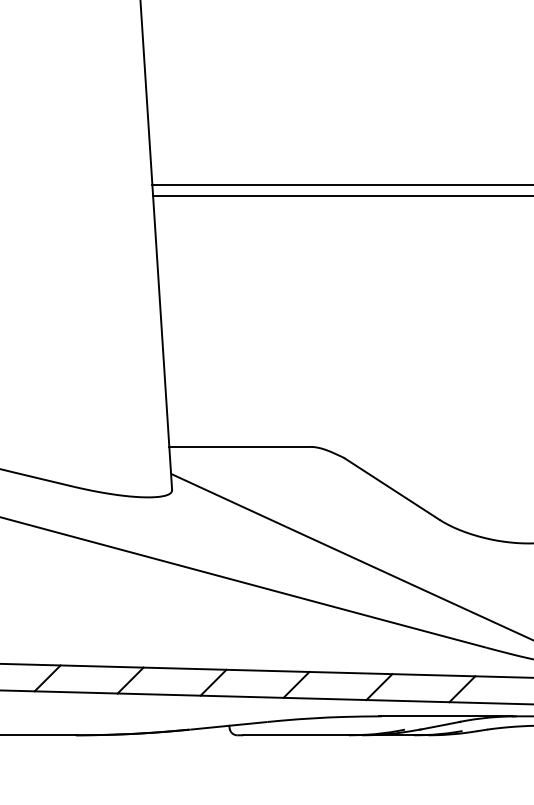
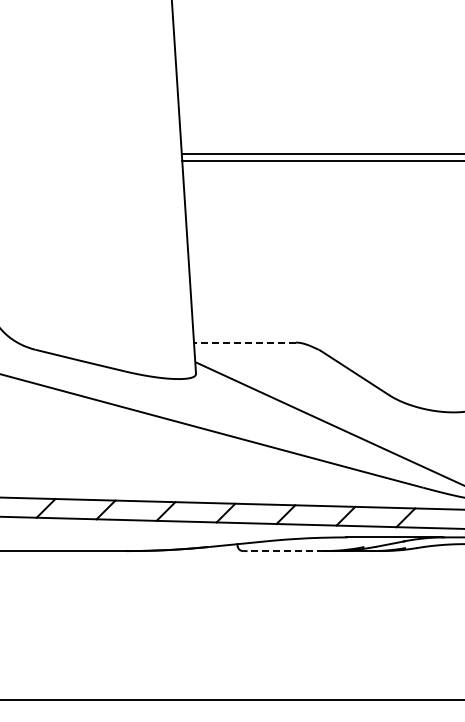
line: (239, 446) -> (244, 342), solid -> dashed
line: (295, 735) -> (285, 551), solid -> dashed

